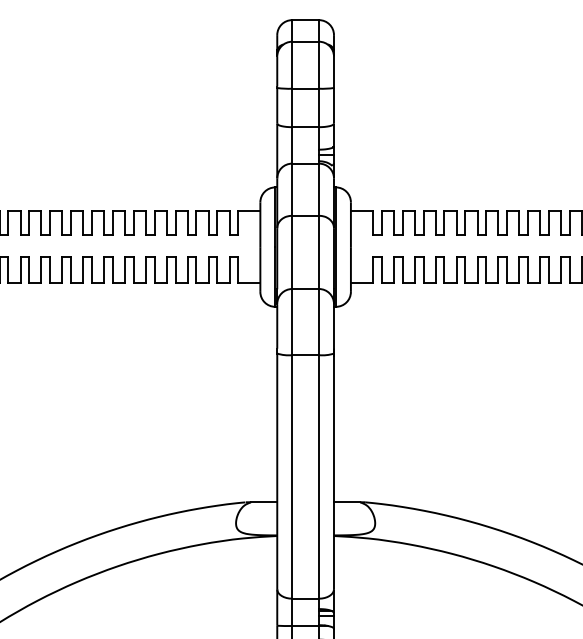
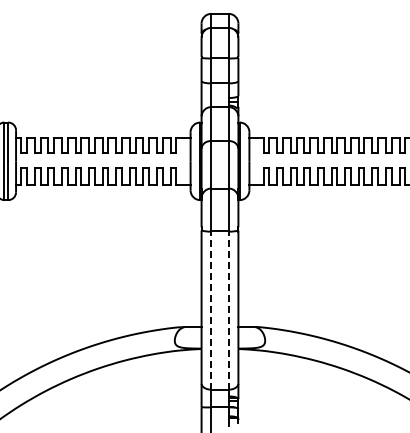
line: (292, 476) -> (211, 310), solid -> dashed
line: (318, 476) -> (228, 310), solid -> dashed

